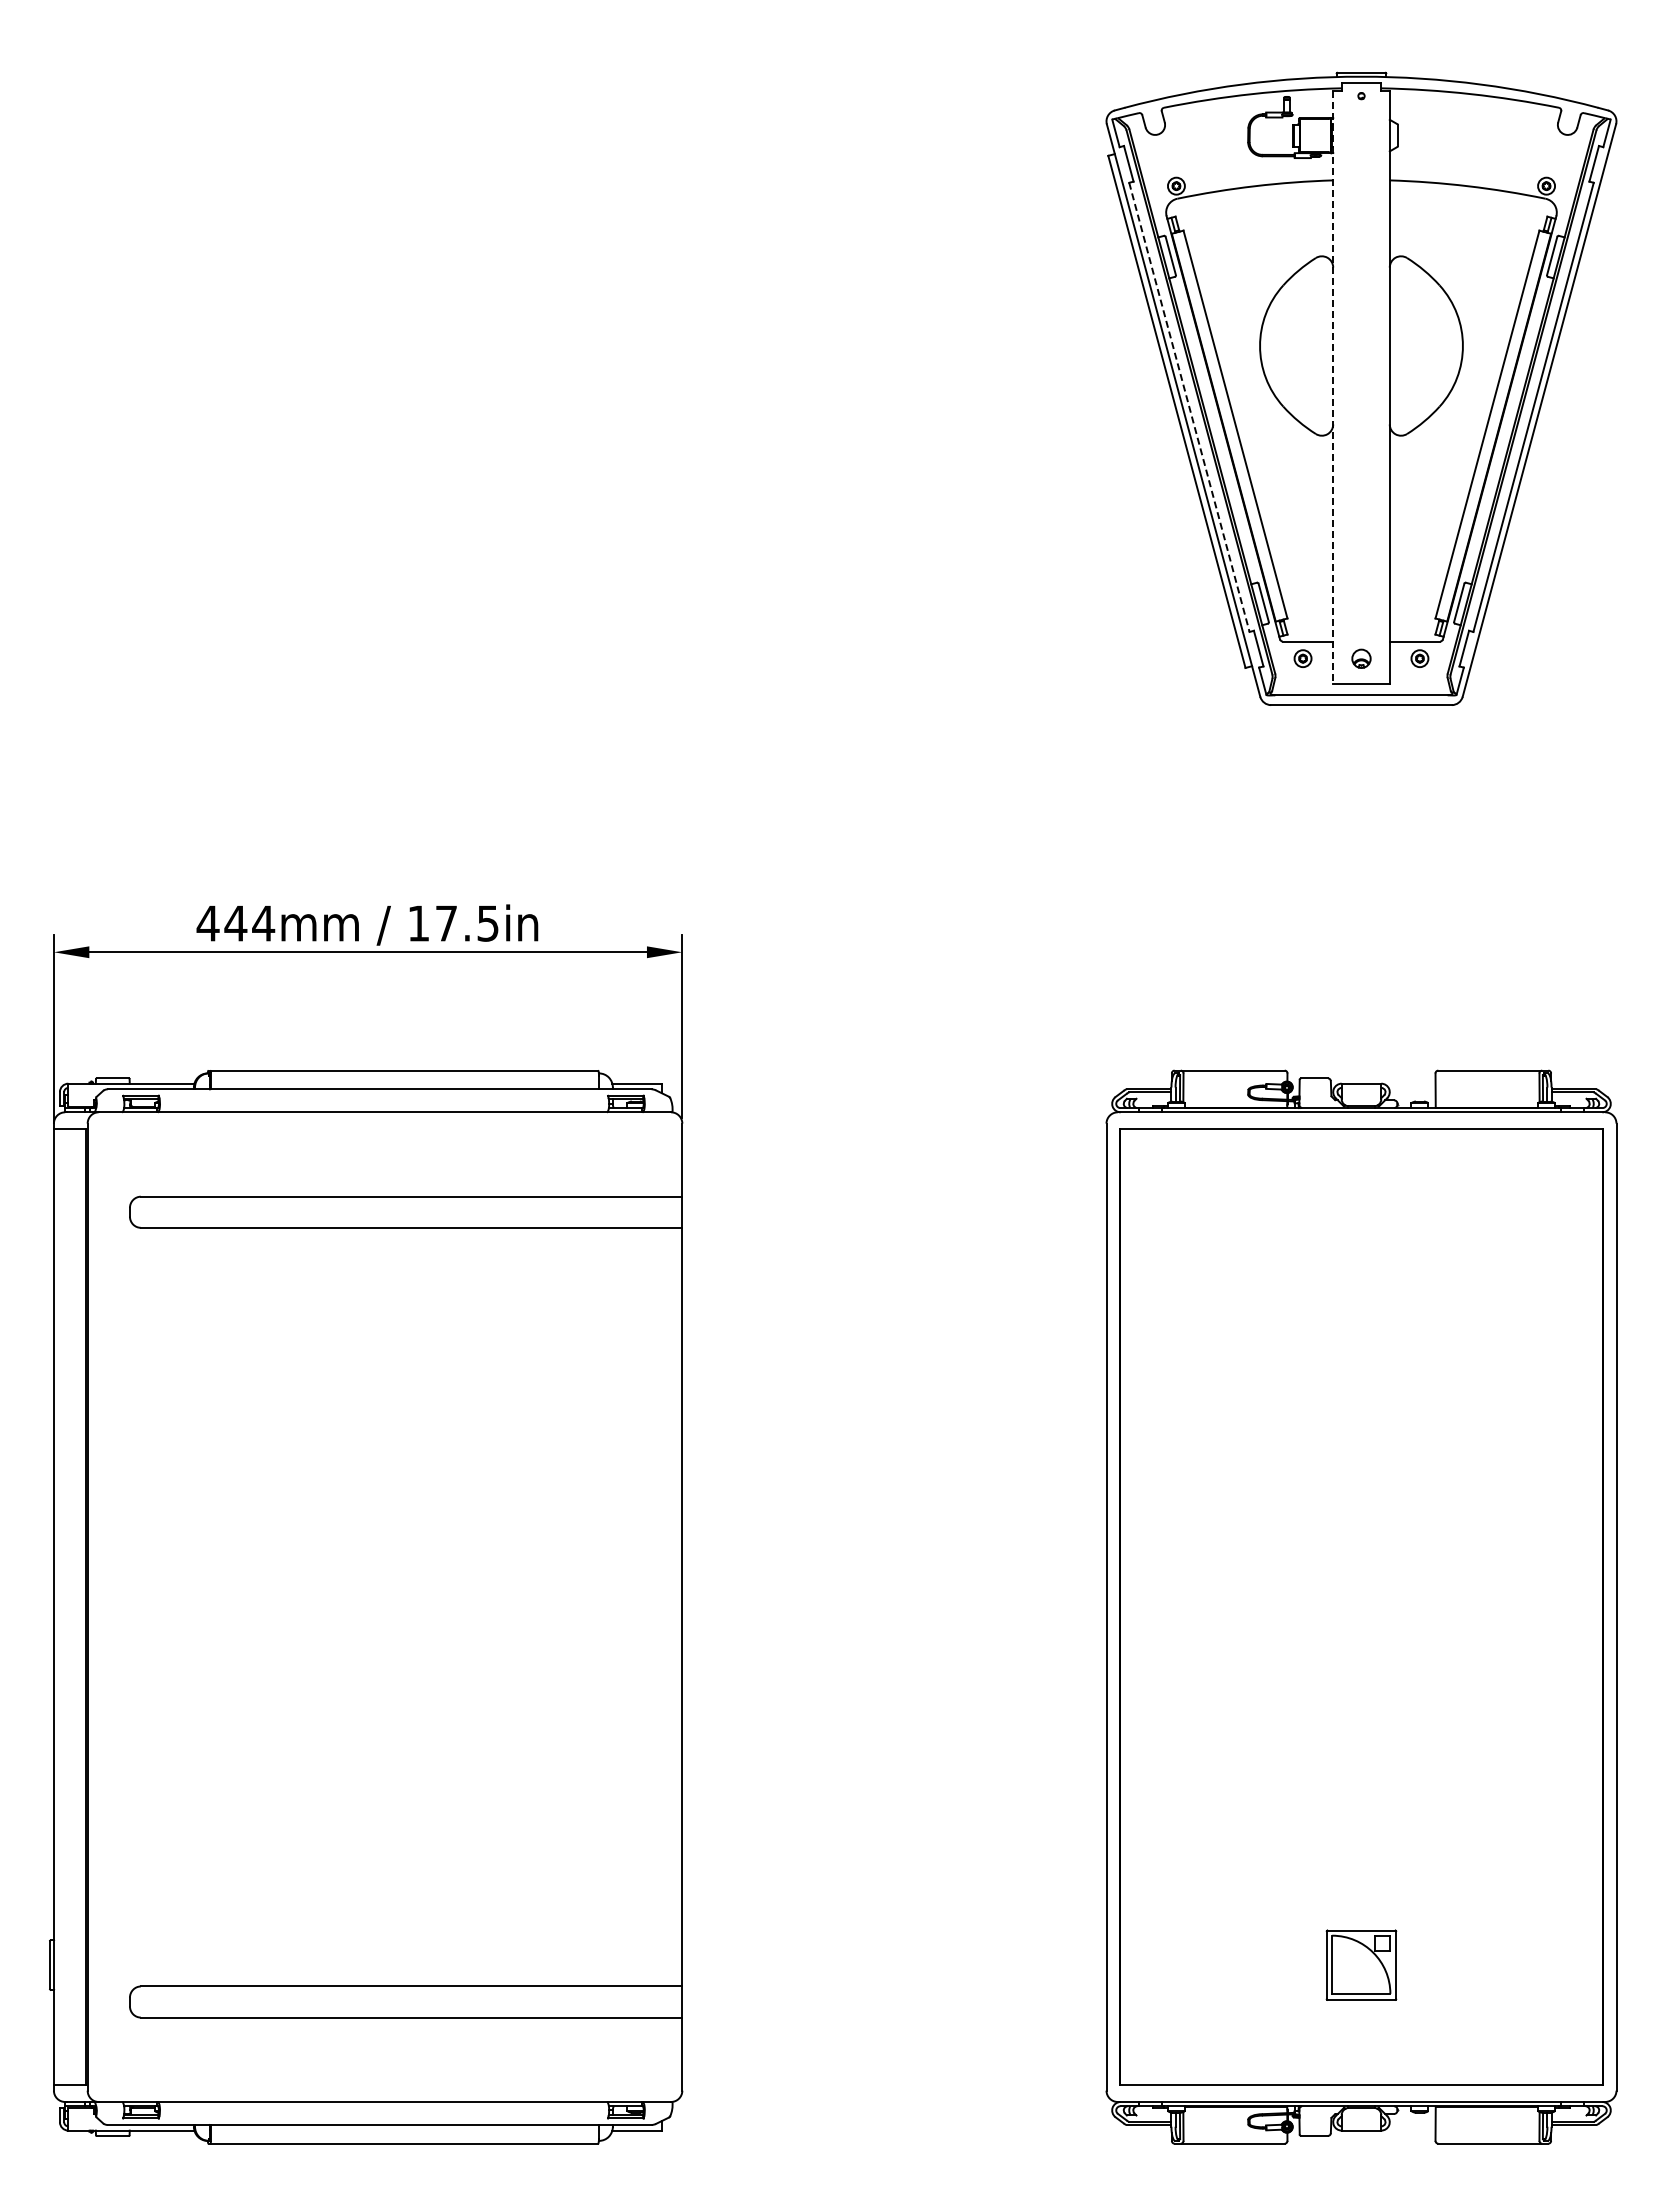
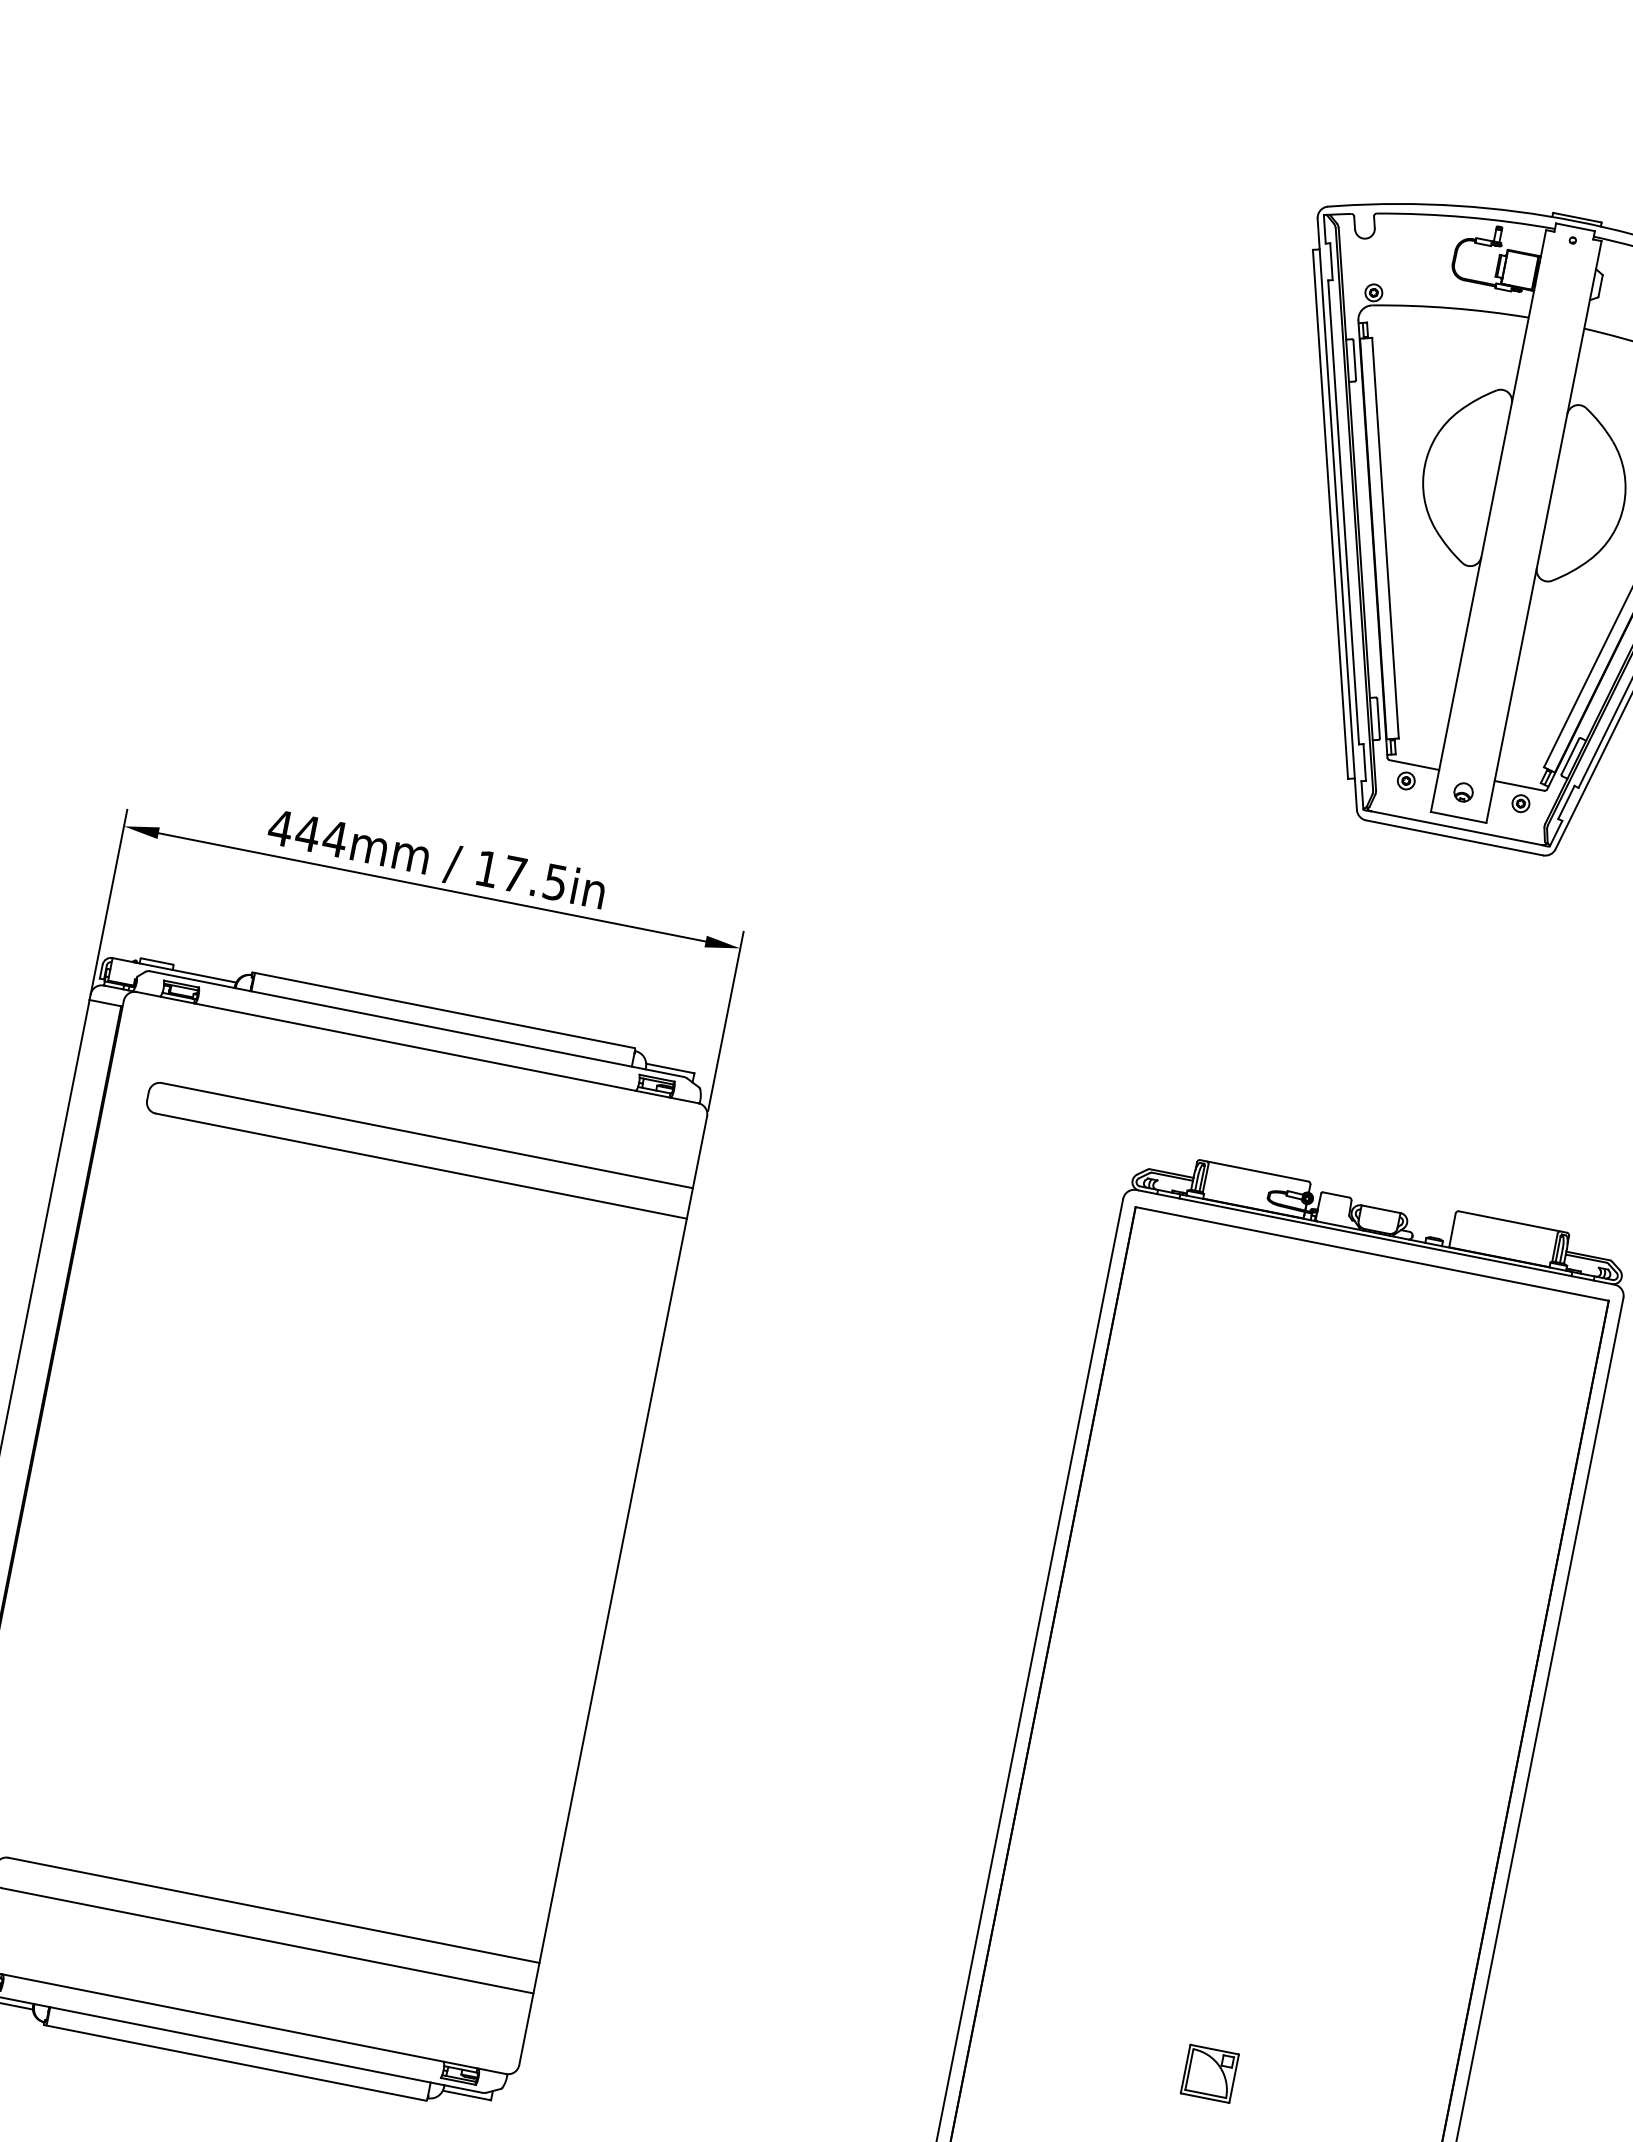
line: (1333, 387) -> (1488, 520), dashed -> solid
line: (1189, 407) -> (1343, 512), dashed -> solid
part: (1361, 1964) -> (1209, 2073), size x0.71

